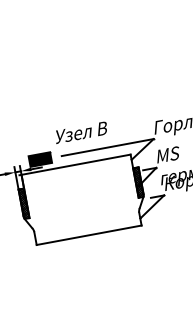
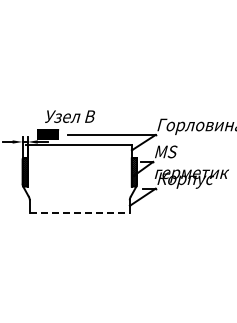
text: (80, 132) -> (69, 116), moved
line: (88, 235) -> (79, 212), solid -> dashed

